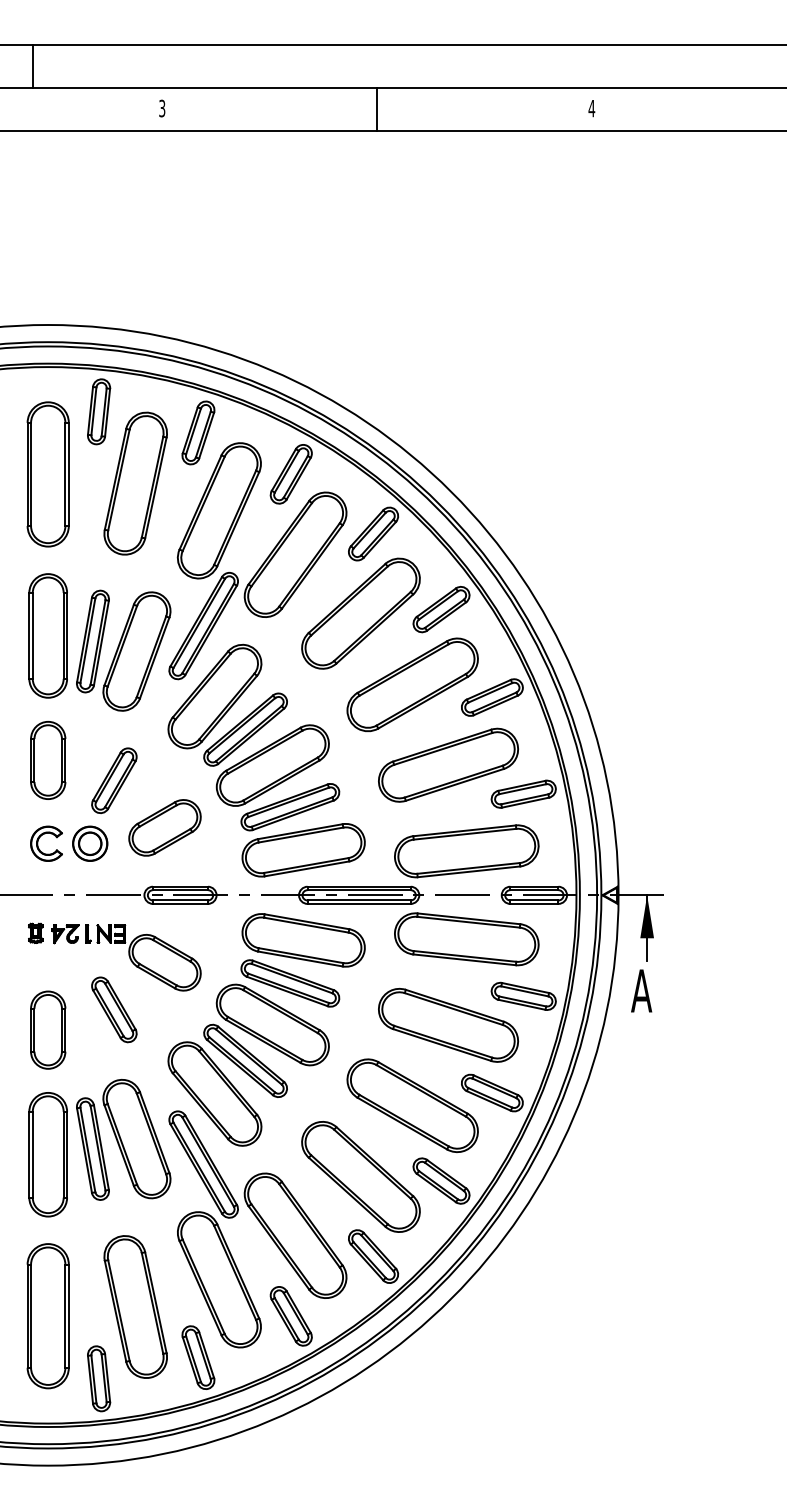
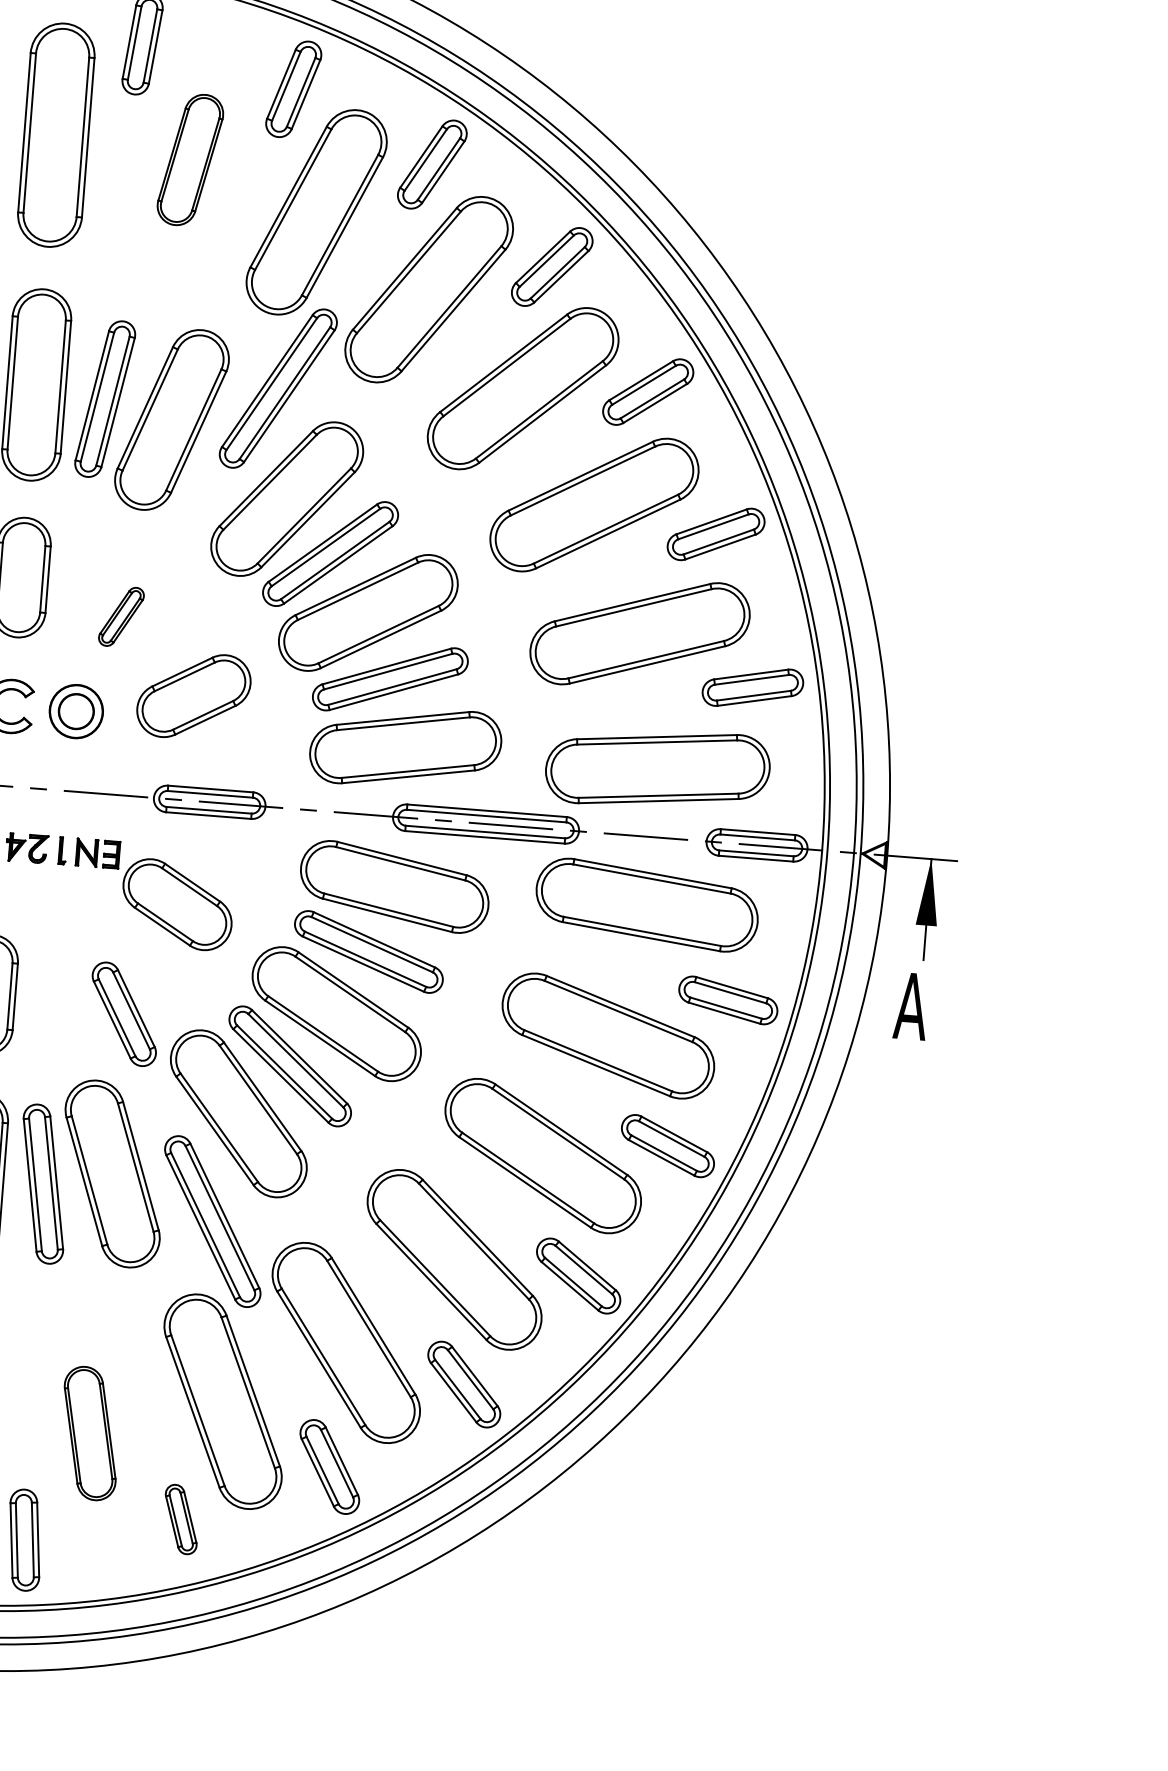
part: (135, 483) -> (190, 159), size x0.6
part: (114, 780) -> (121, 616), size x0.6
part: (114, 1009) -> (124, 1013), moved
part: (135, 1306) -> (90, 1432), size x0.6
part: (198, 1357) -> (181, 1519), size x0.7

